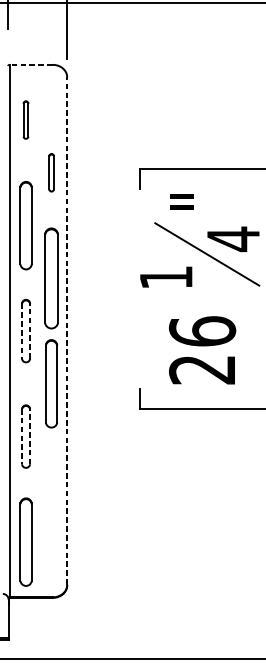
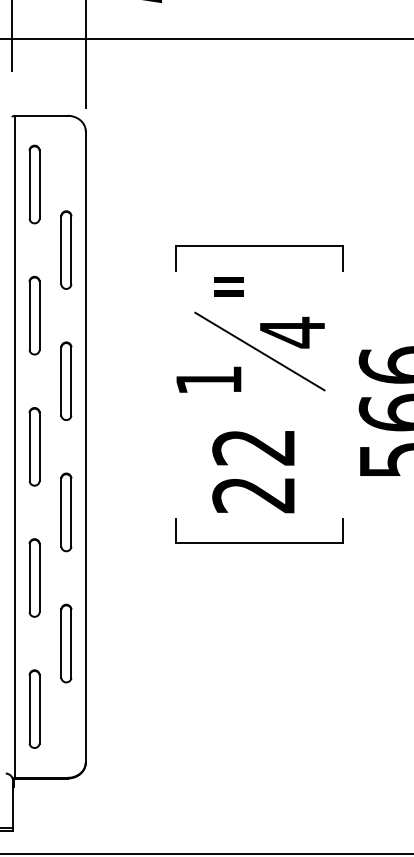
line: (31, 64) -> (41, 115), dashed -> solid
part: (25, 120) -> (34, 184), size x1.67
part: (51, 172) -> (66, 249), size x1.67
part: (25, 225) -> (34, 315), size x0.71
part: (51, 277) -> (66, 380), size x0.62
line: (29, 330) -> (39, 446), dashed -> solid
line: (66, 330) -> (85, 446), dashed -> solid
text: (202, 330) -> (253, 446), 26 -> 22
line: (21, 331) -> (29, 447), dashed -> solid
part: (51, 383) -> (66, 512), size x0.71
line: (29, 436) -> (39, 577), dashed -> solid
line: (21, 437) -> (29, 578), dashed -> solid
part: (51, 489) -> (66, 643), added
part: (25, 541) -> (34, 708), size x0.71

